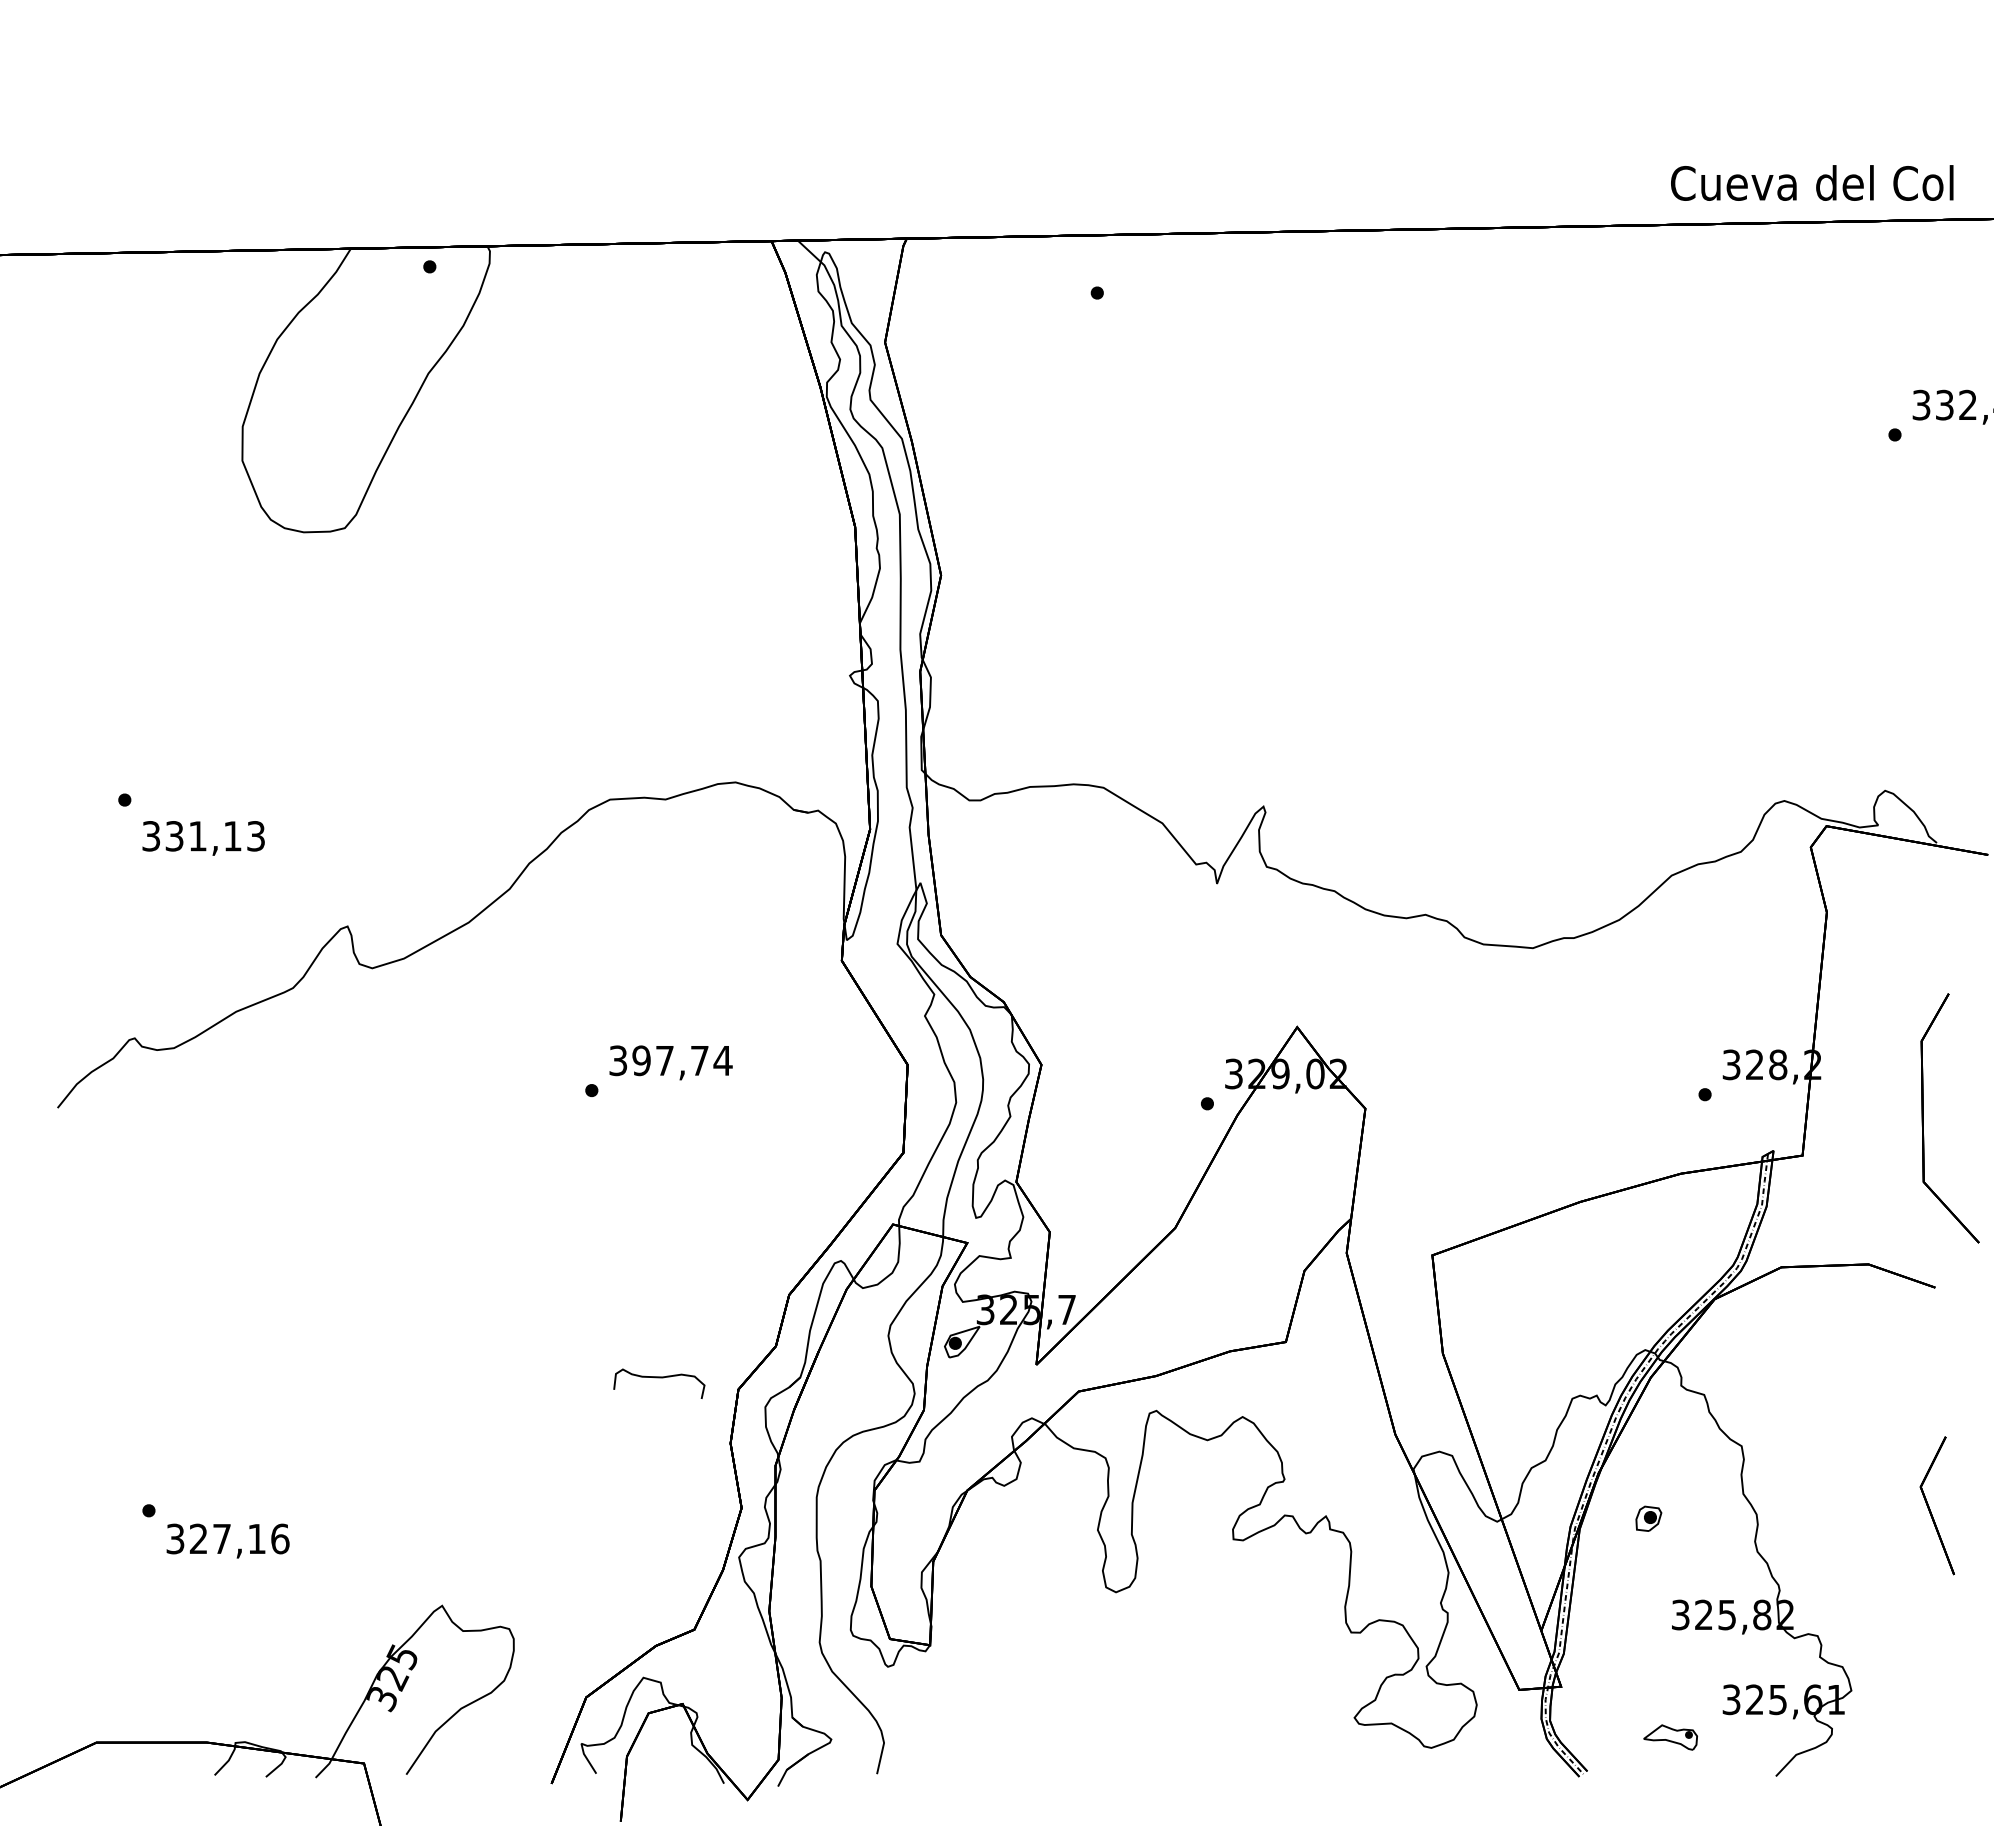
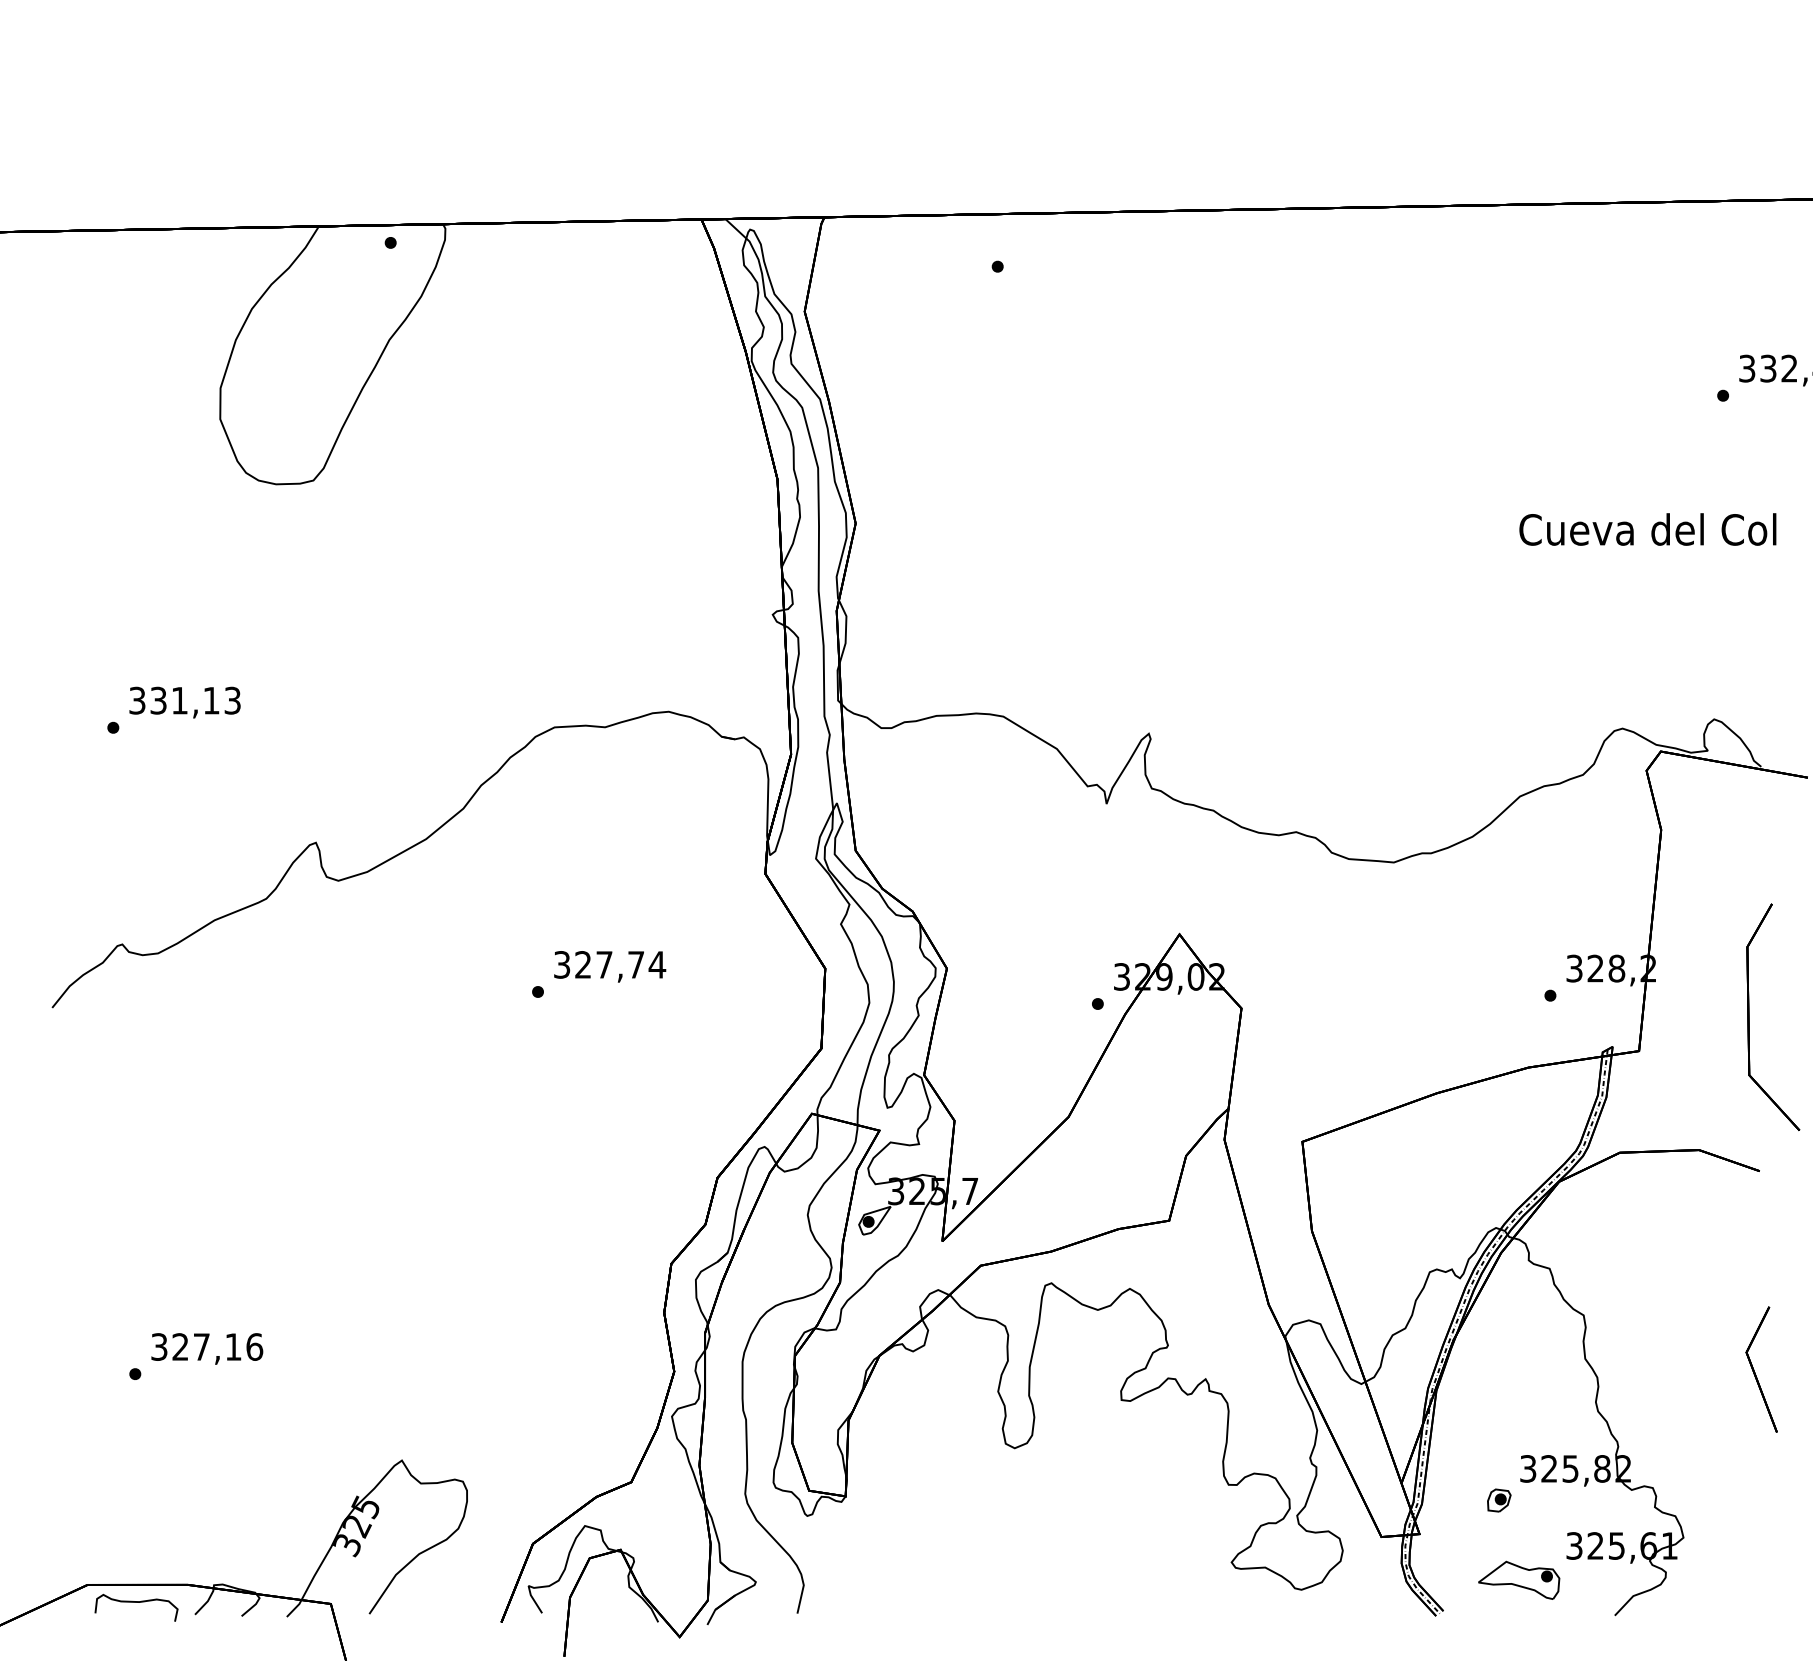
text: (1812, 182) -> (1648, 529), moved
text: (203, 838) -> (184, 702), moved
text: (641, 1060) -> (583, 964), 397,74 -> 327,74
curve: (659, 1378) -> (136, 1603), moved
part: (1648, 1518) -> (1498, 1500), moved
text: (227, 1540) -> (206, 1348), moved
part: (1670, 1737) -> (1518, 1580), size x1.67

